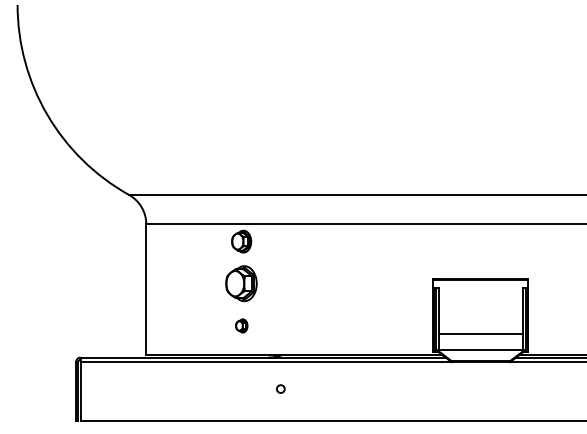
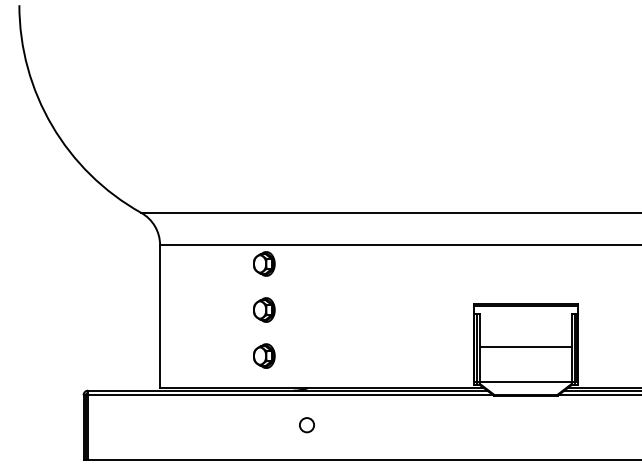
part: (241, 283) -> (264, 309), size x0.62
part: (241, 325) -> (264, 355), size x1.67
line: (480, 333) -> (525, 346), moved
circle: (280, 388) -> (306, 424), size x1.67

